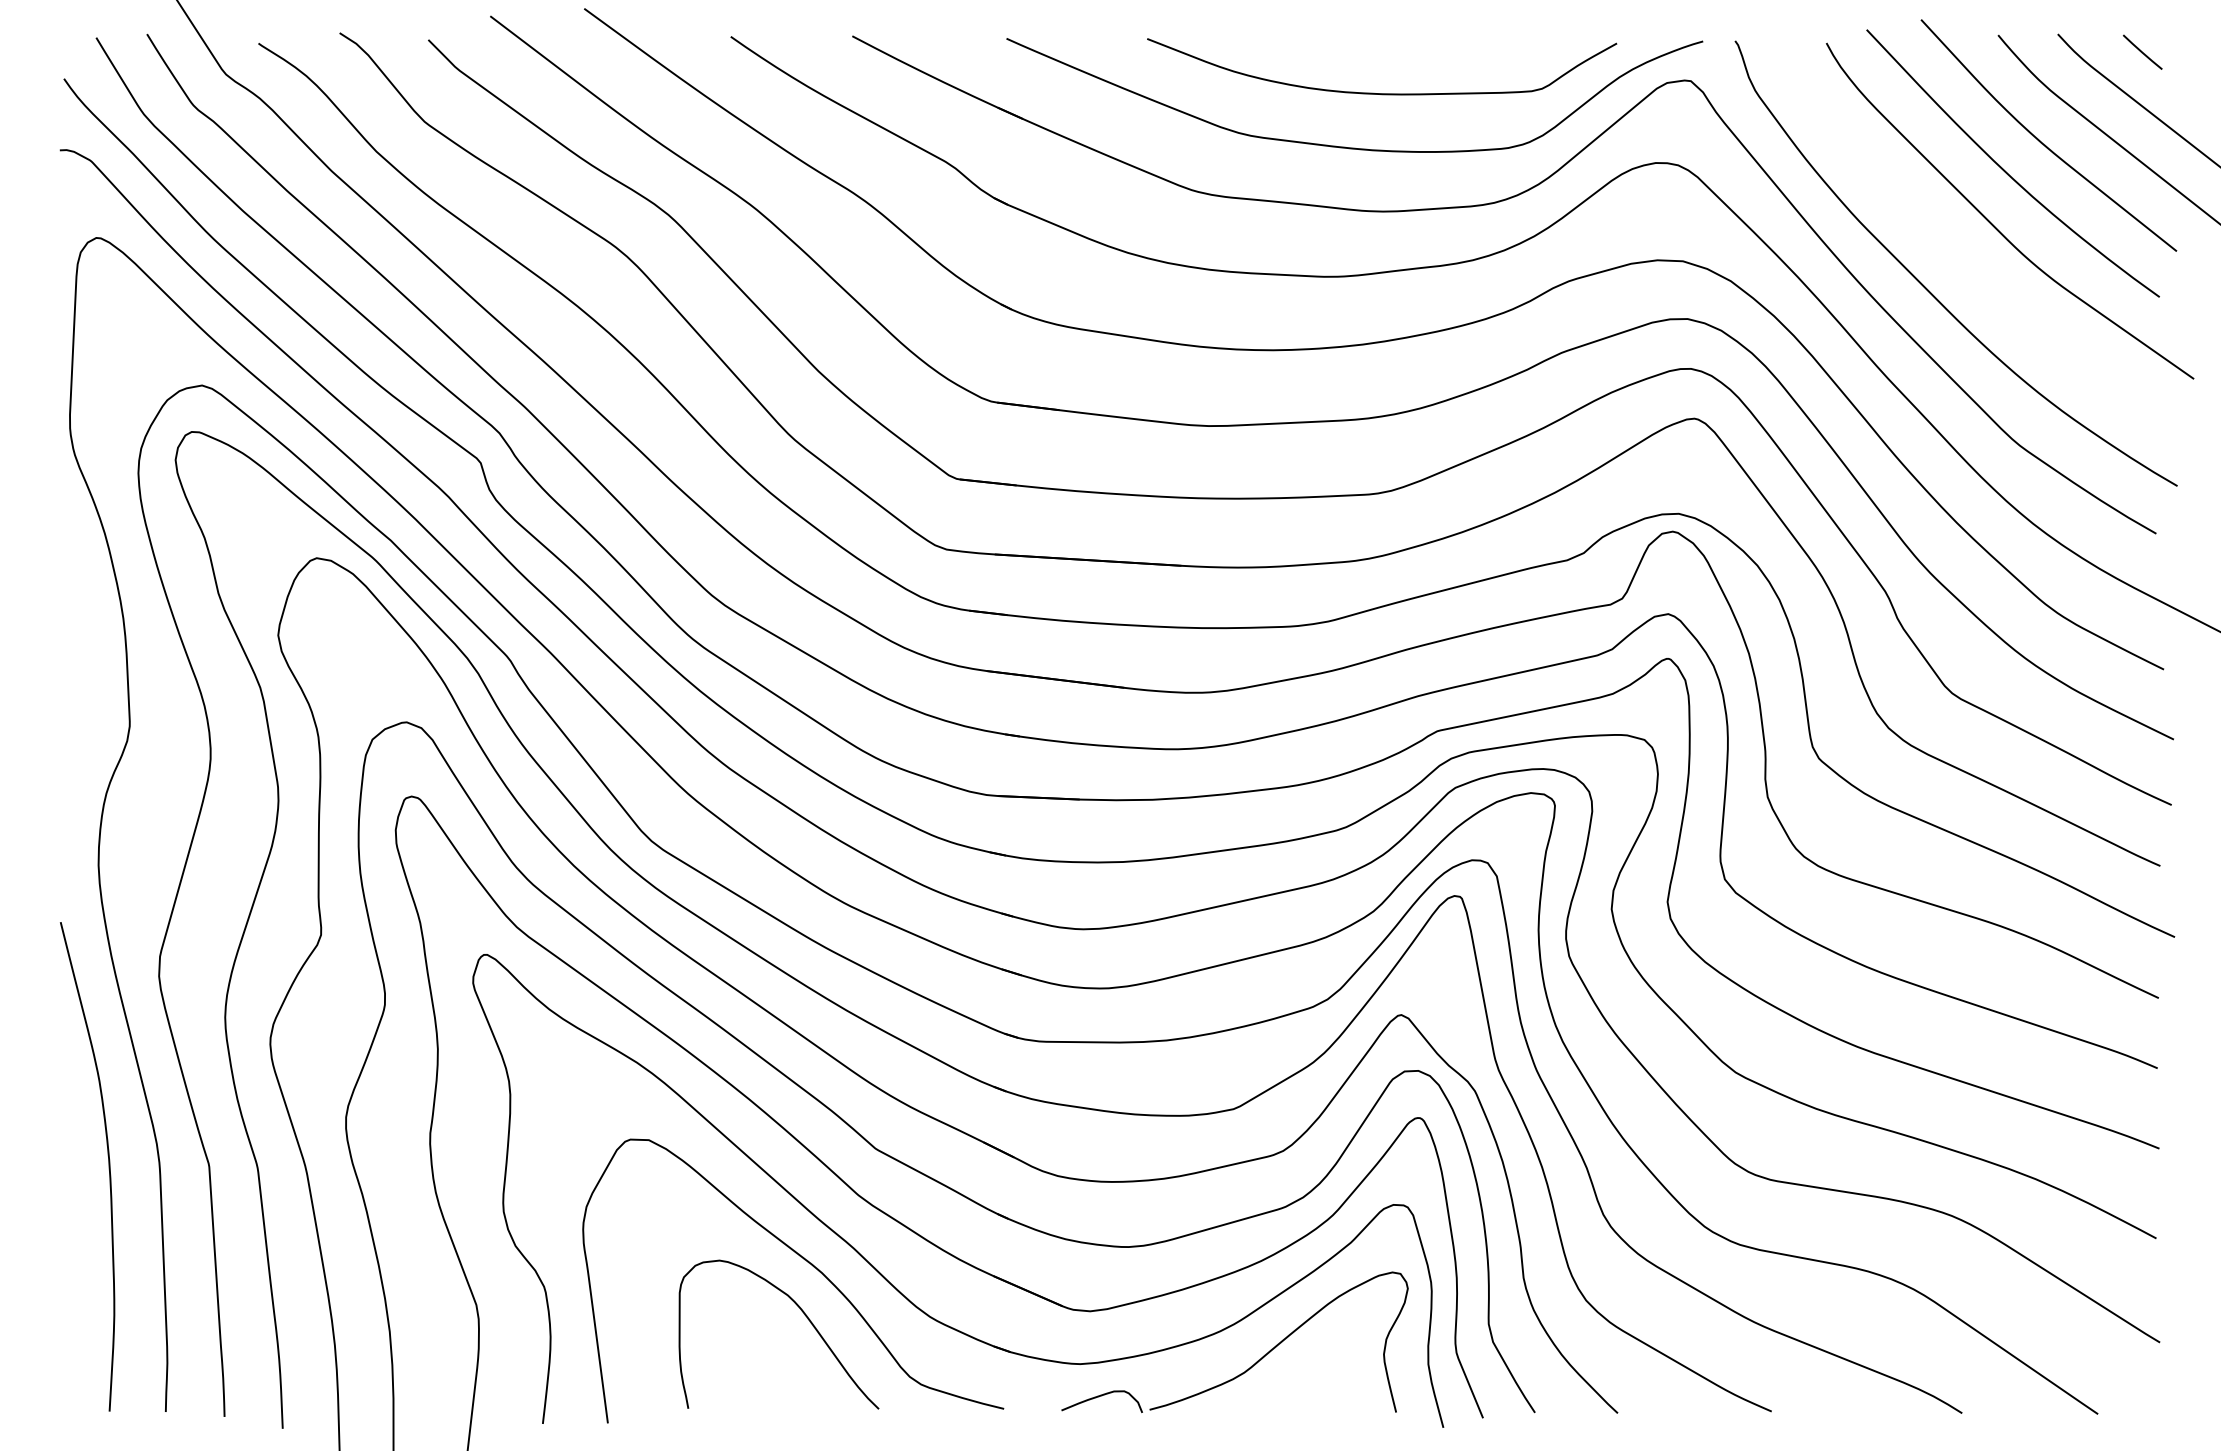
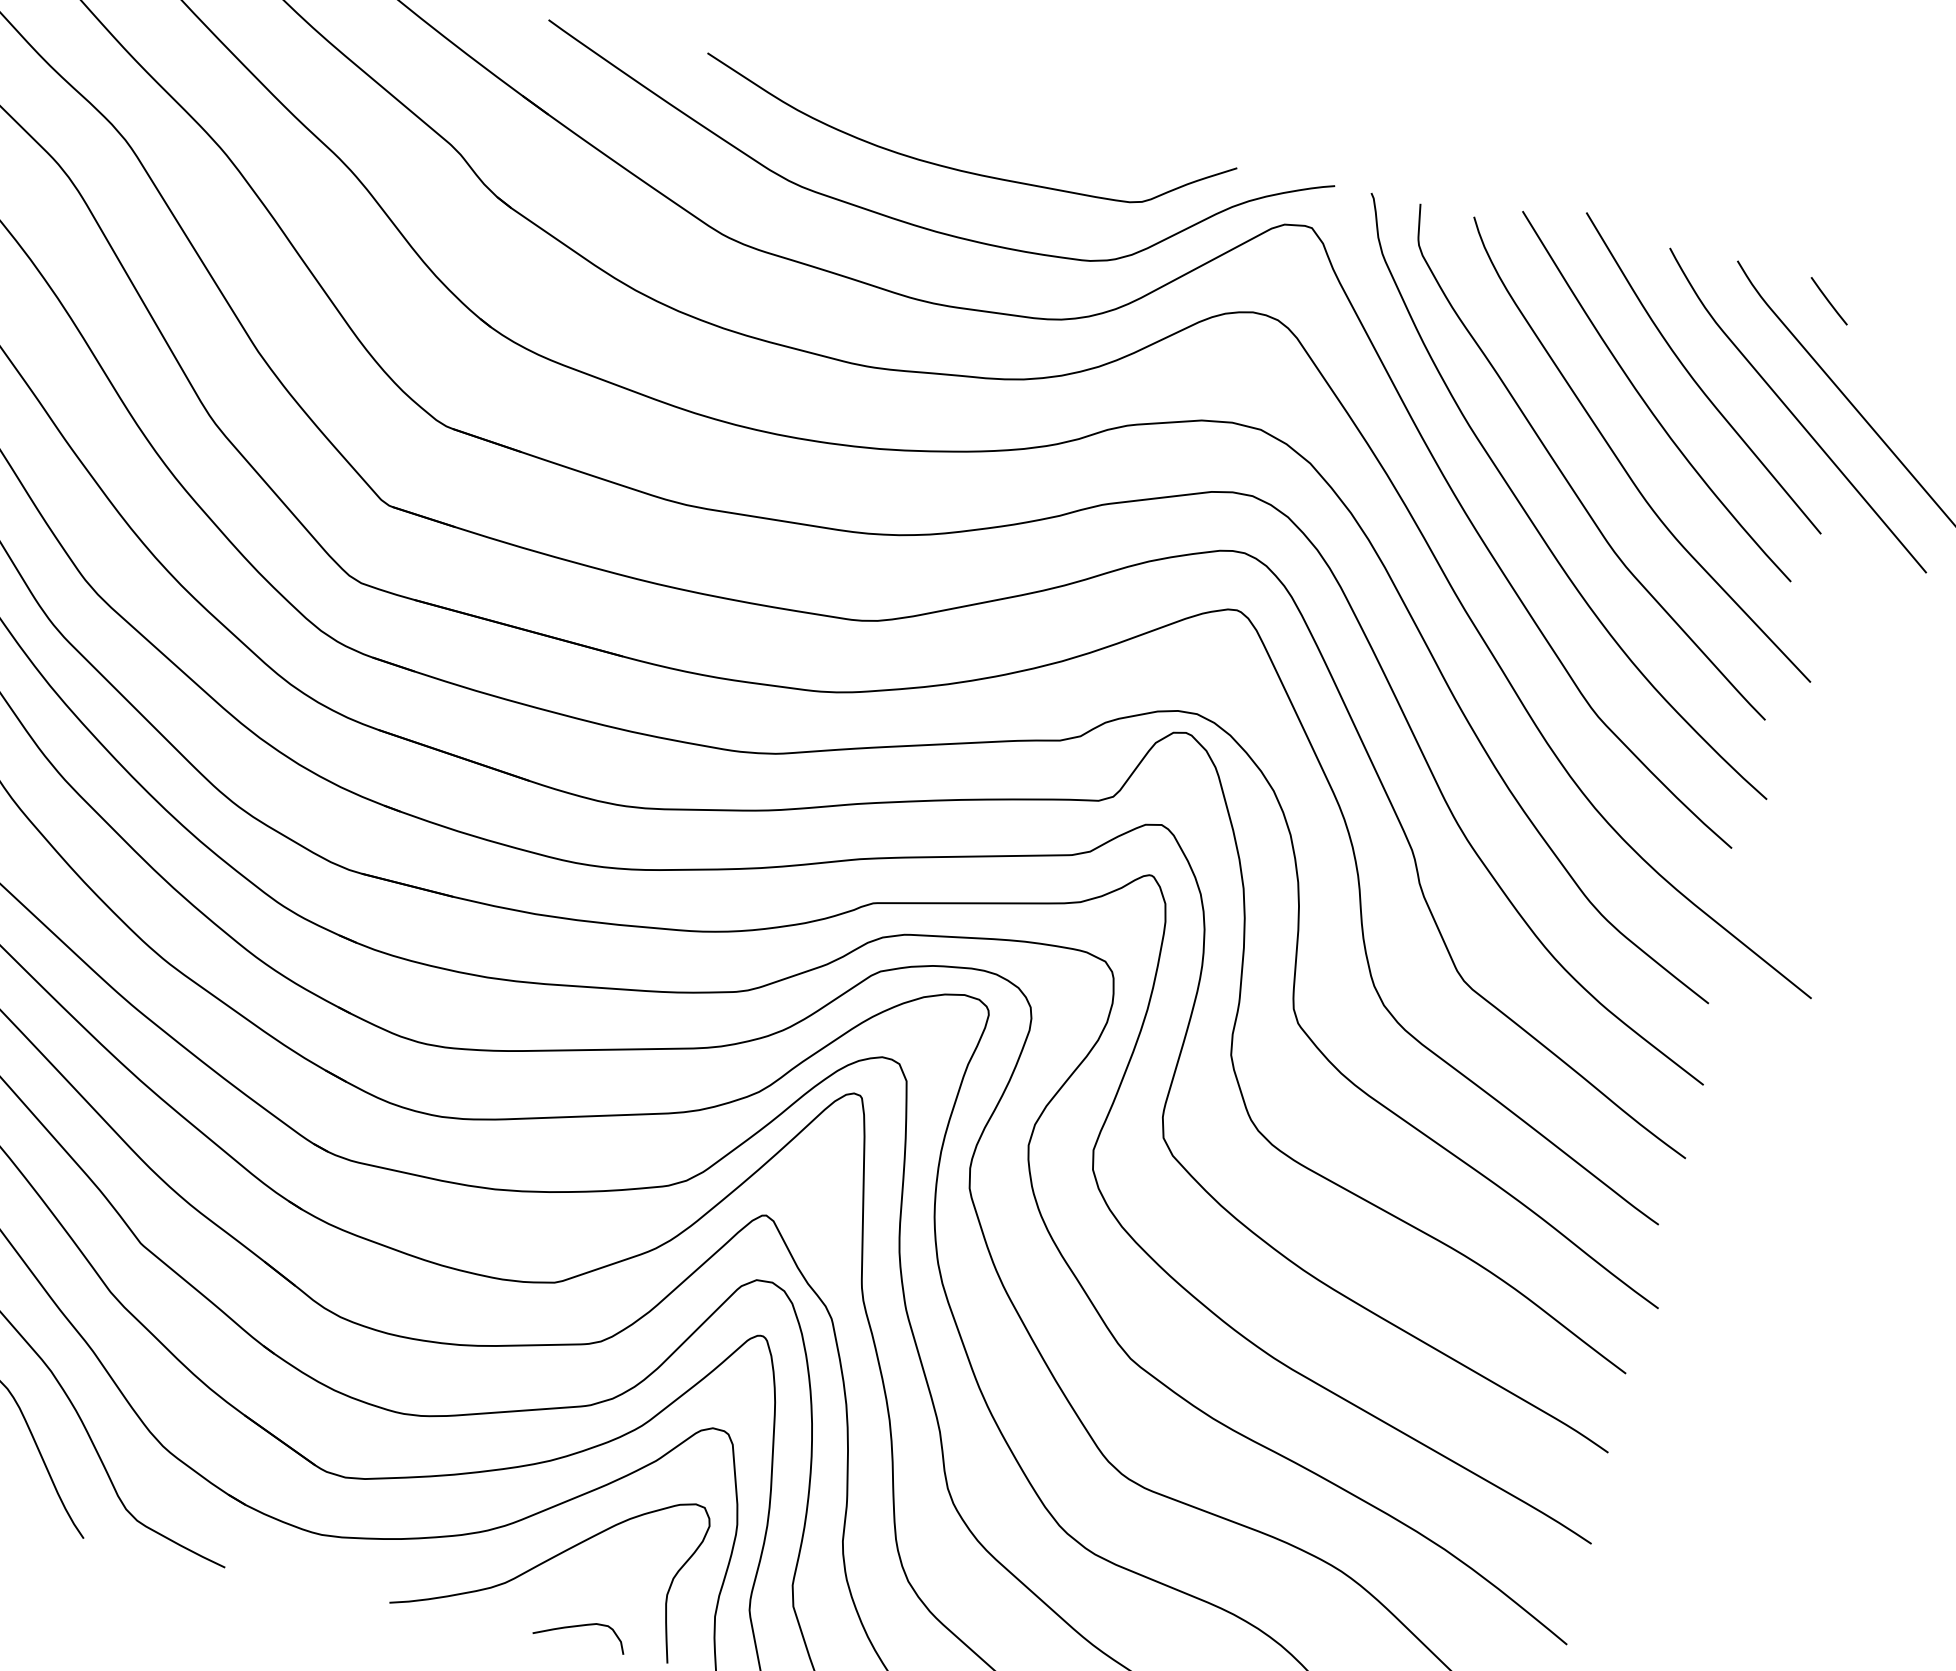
curve: (1951, 249) -> (1567, 479), added
curve: (1099, 1397) -> (578, 1627), moved

